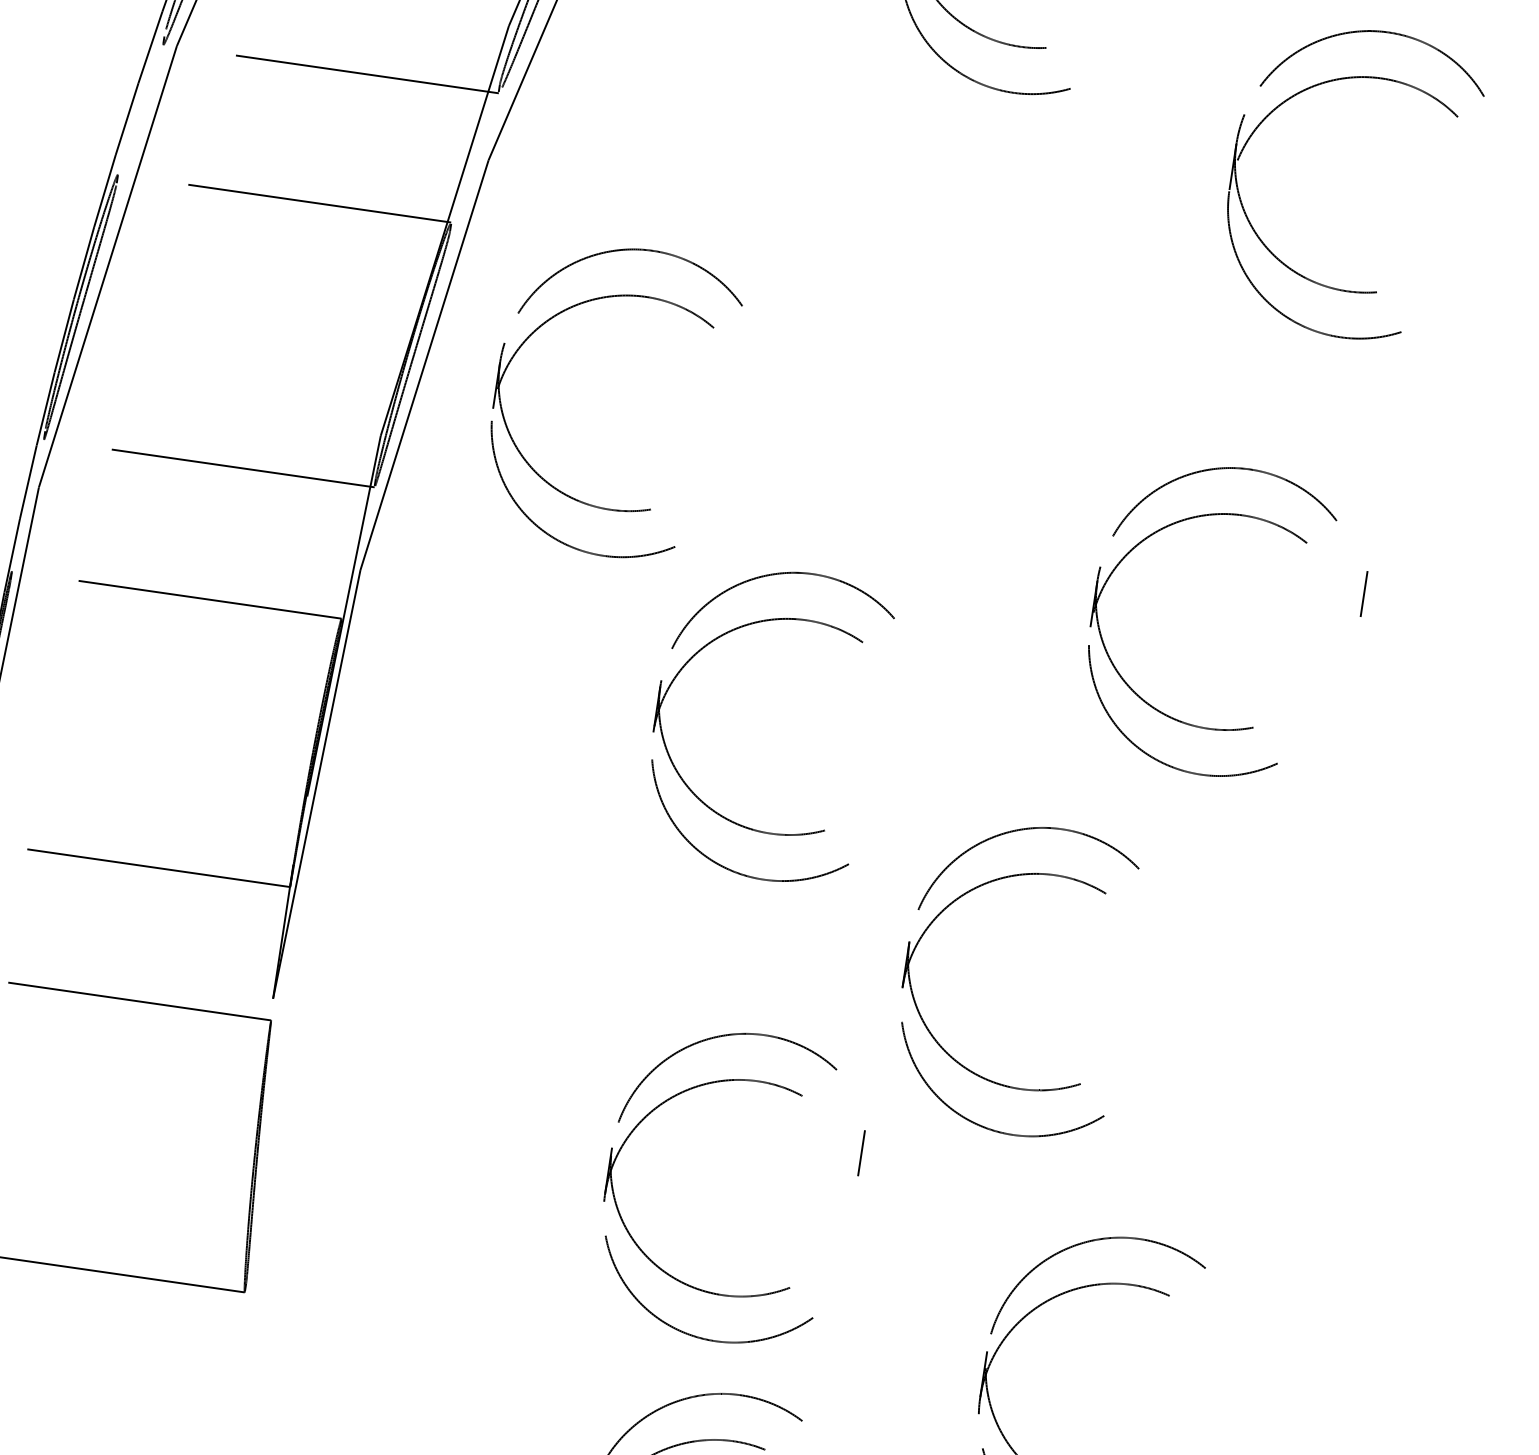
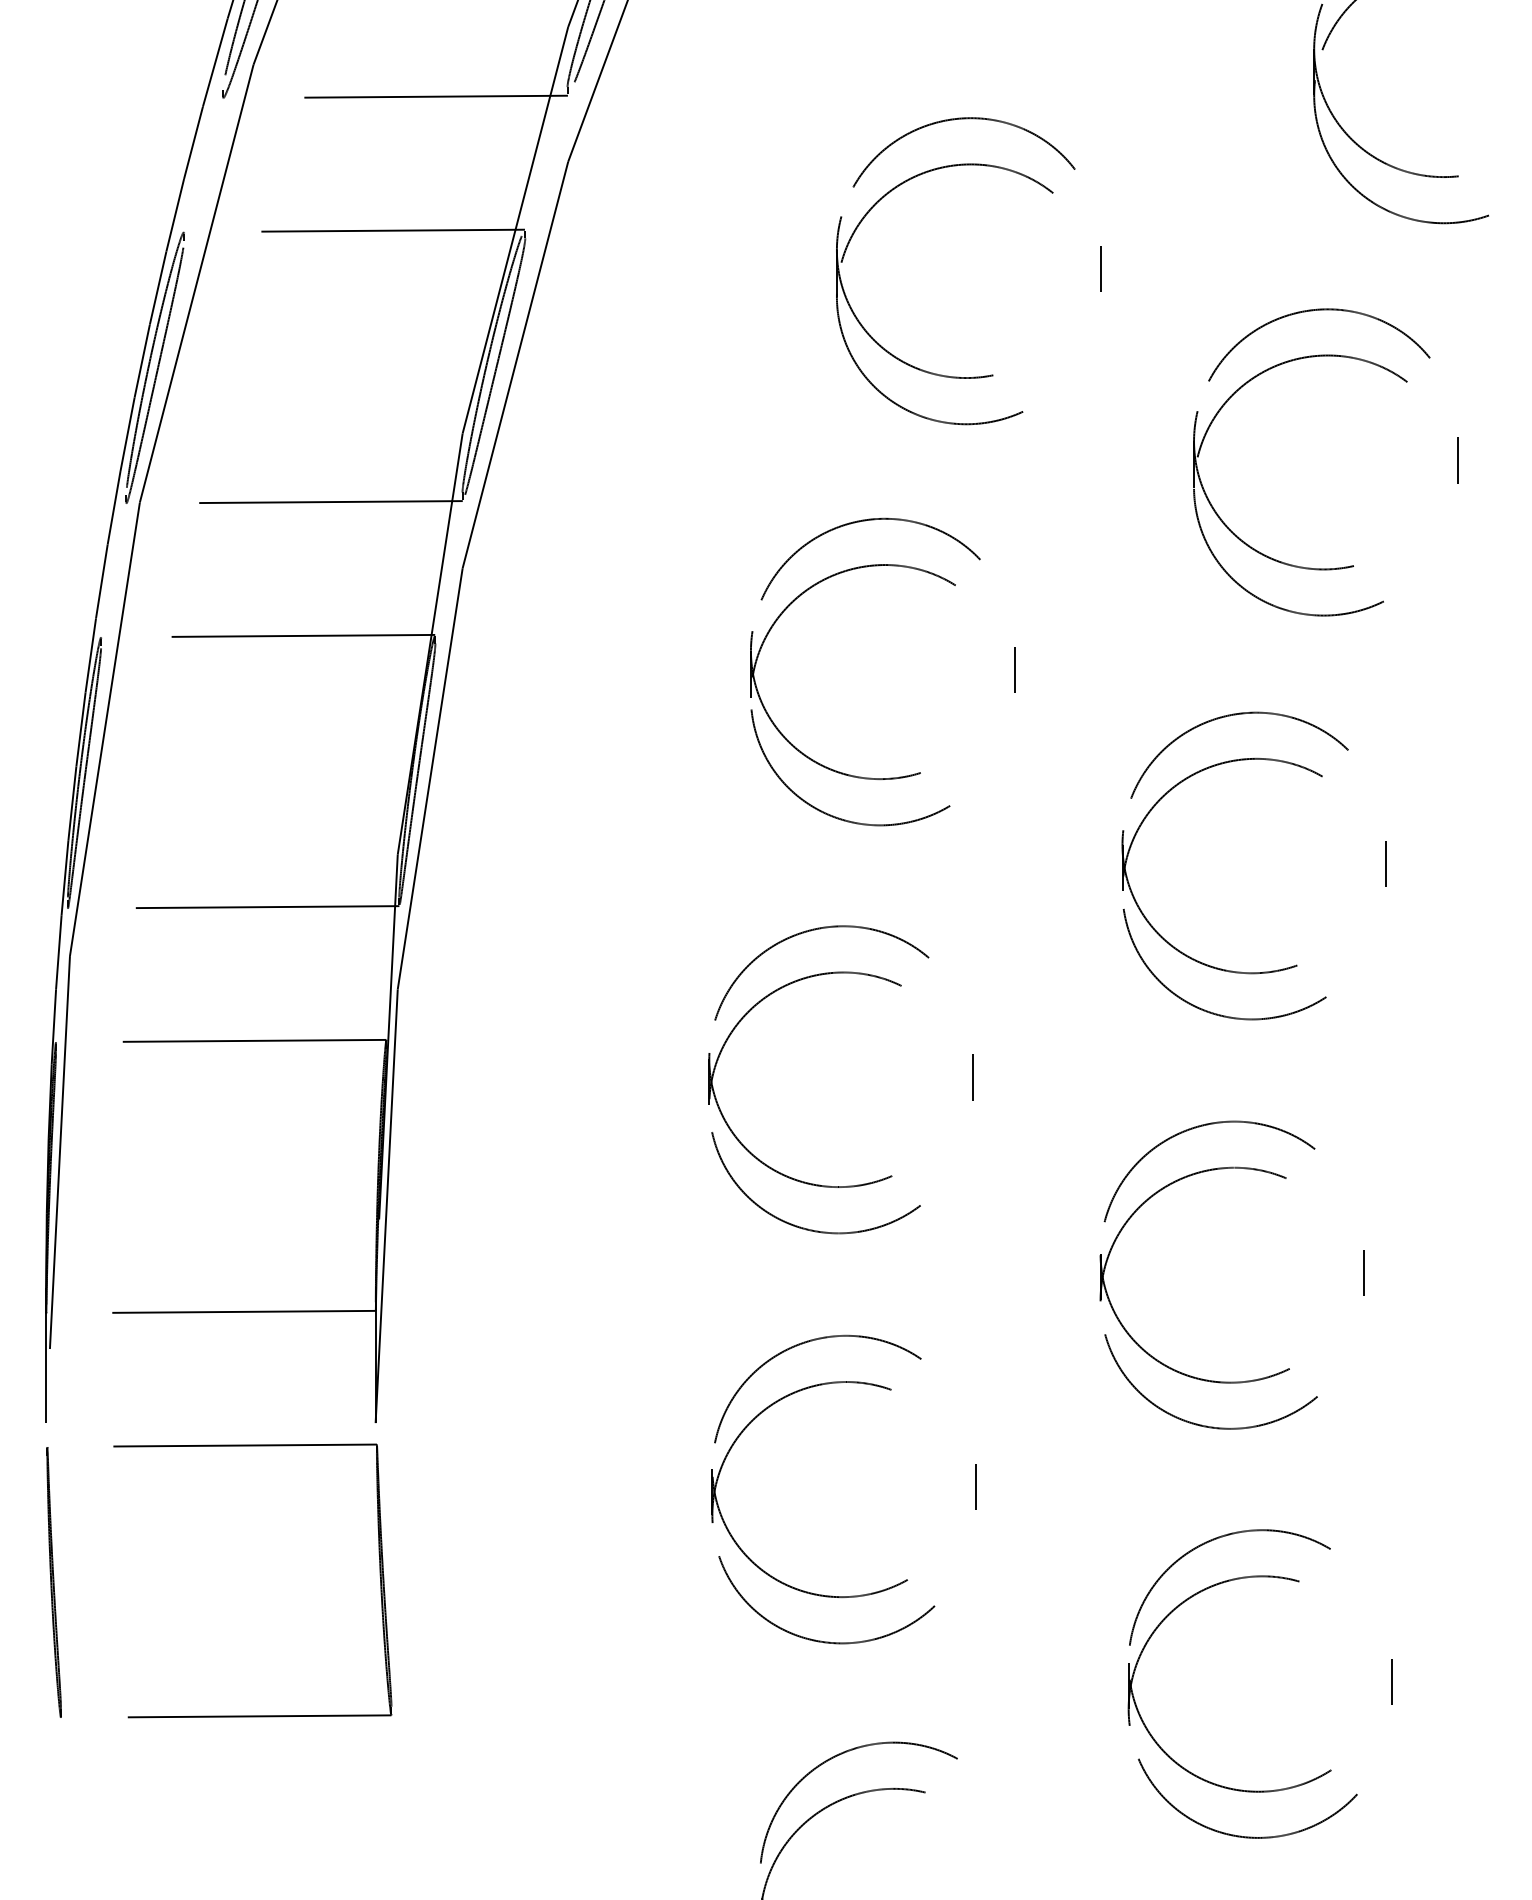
line: (1496, 202) -> (1457, 460), added
part: (569, 309) -> (811, 588), moved
line: (1023, 344) -> (1014, 669), added
part: (1158, 531) -> (1175, 787), moved
line: (919, 744) -> (972, 1077), added
part: (964, 895) -> (1147, 1201), moved
line: (1280, 998) -> (1364, 1273), added
part: (671, 1099) -> (763, 1412), moved
line: (1247, 1409) -> (1392, 1681), added

